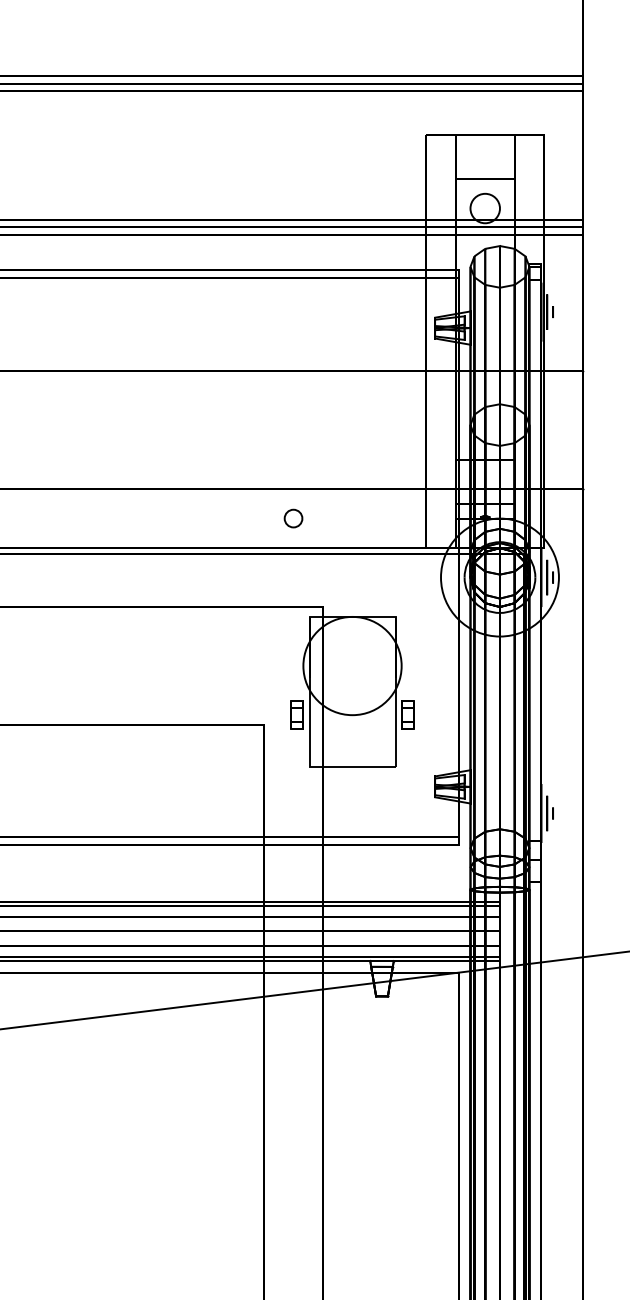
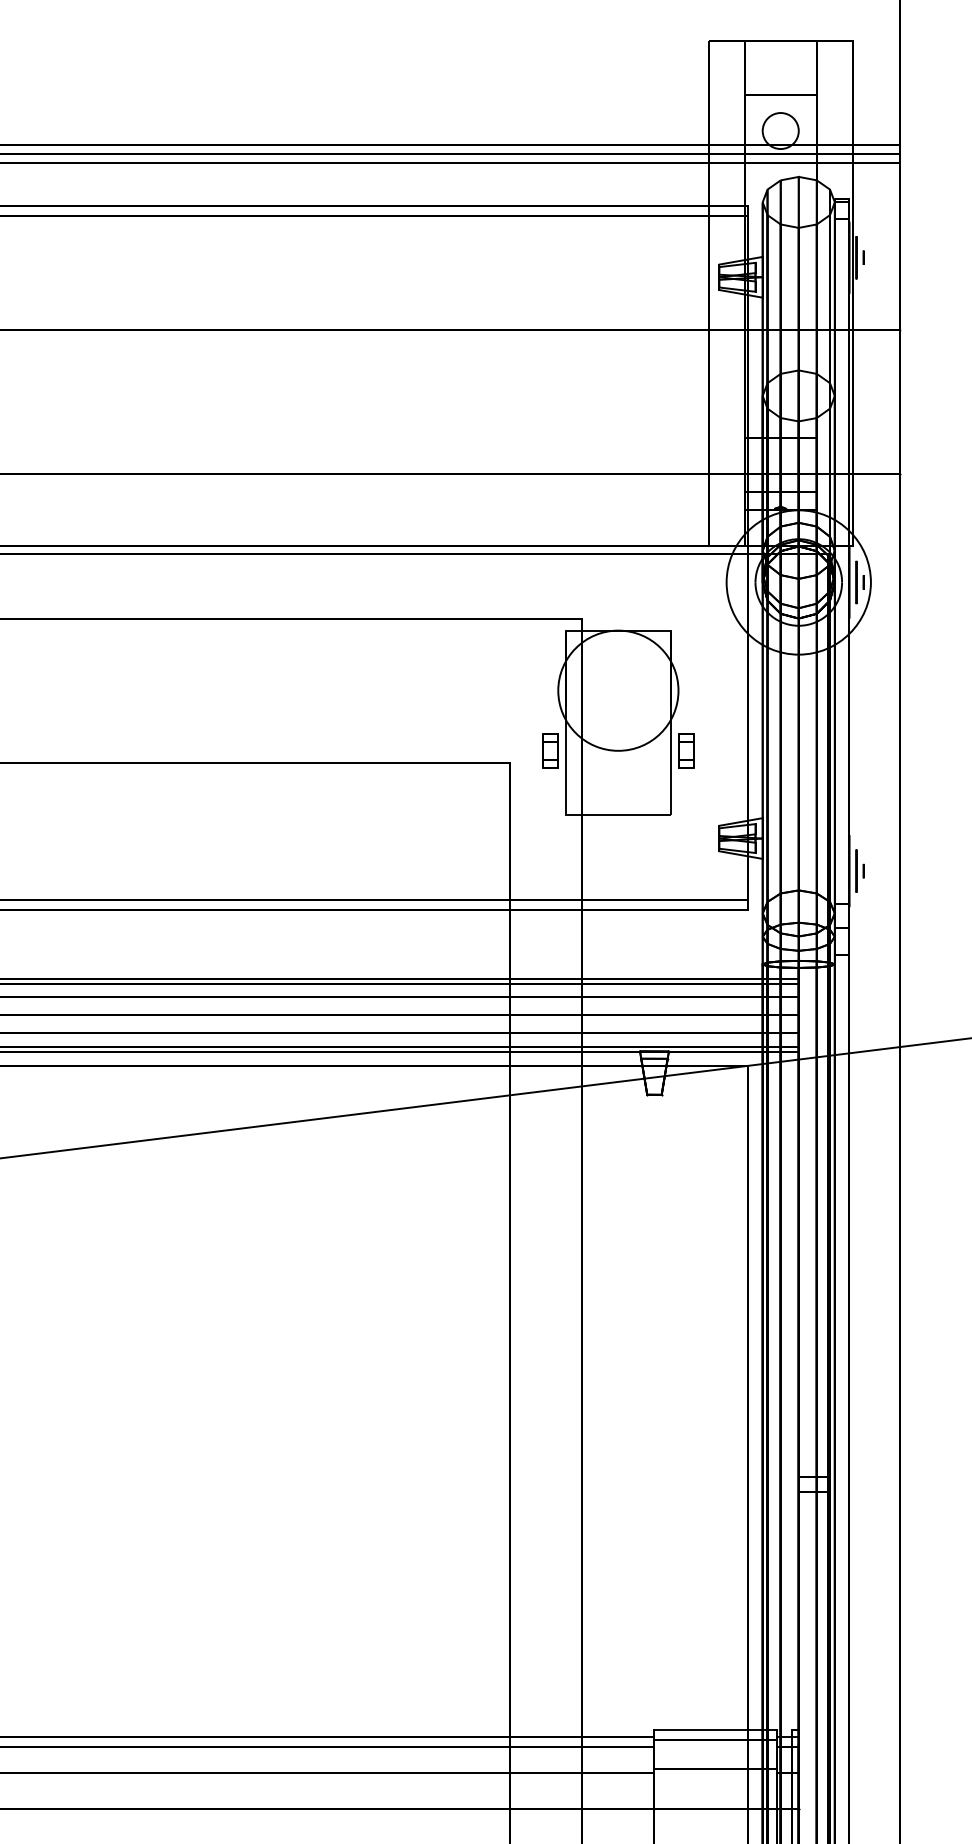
circle: (292, 517) -> (545, 509), removed

